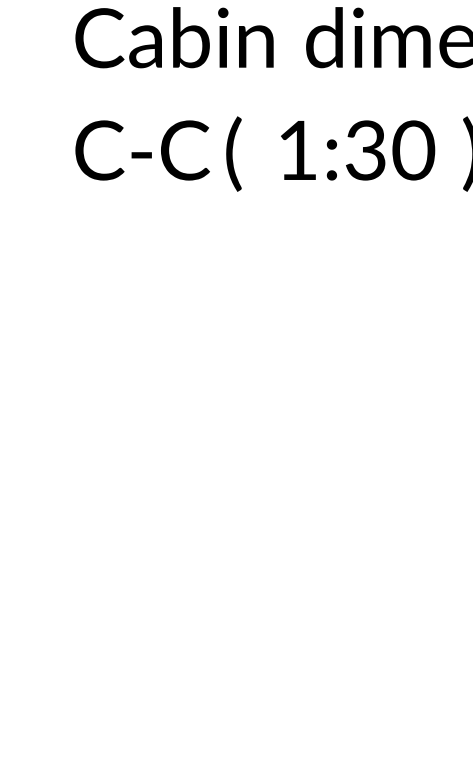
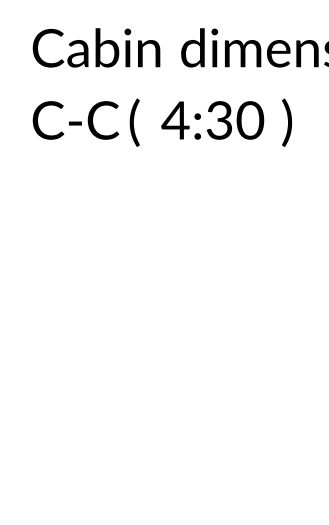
text: (297, 150) -> (175, 120), 1:30 -> 4:30

